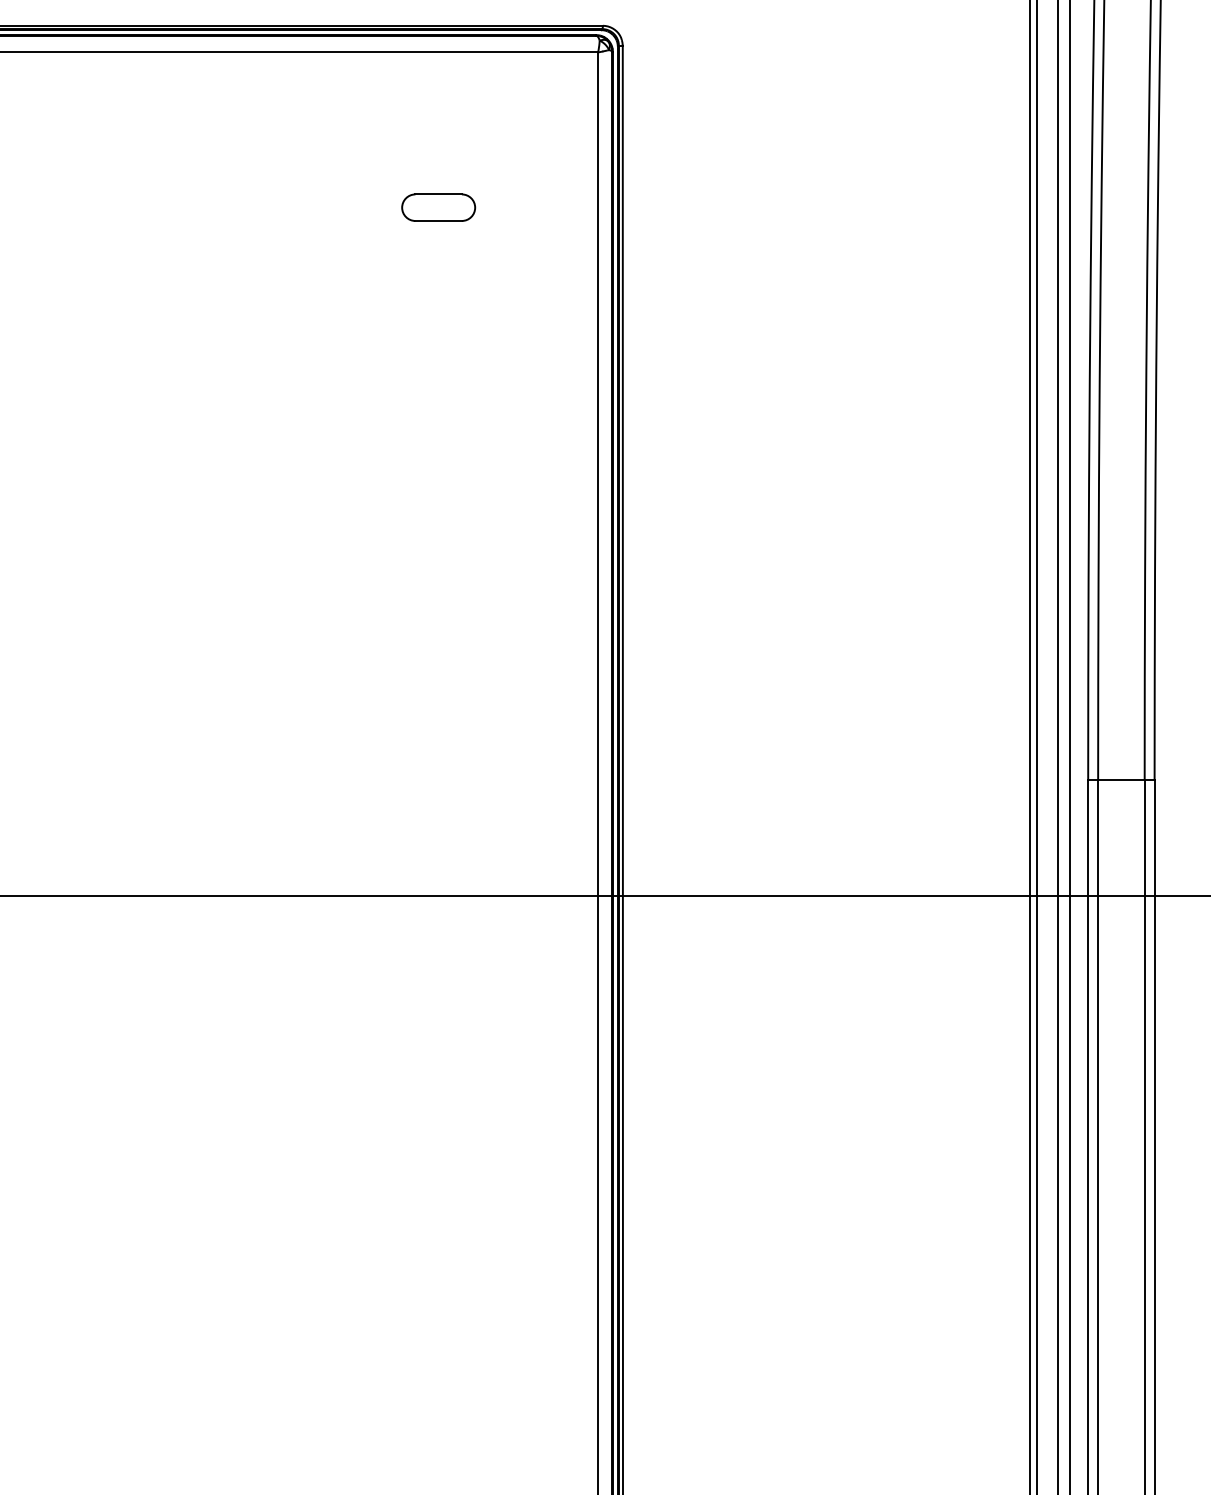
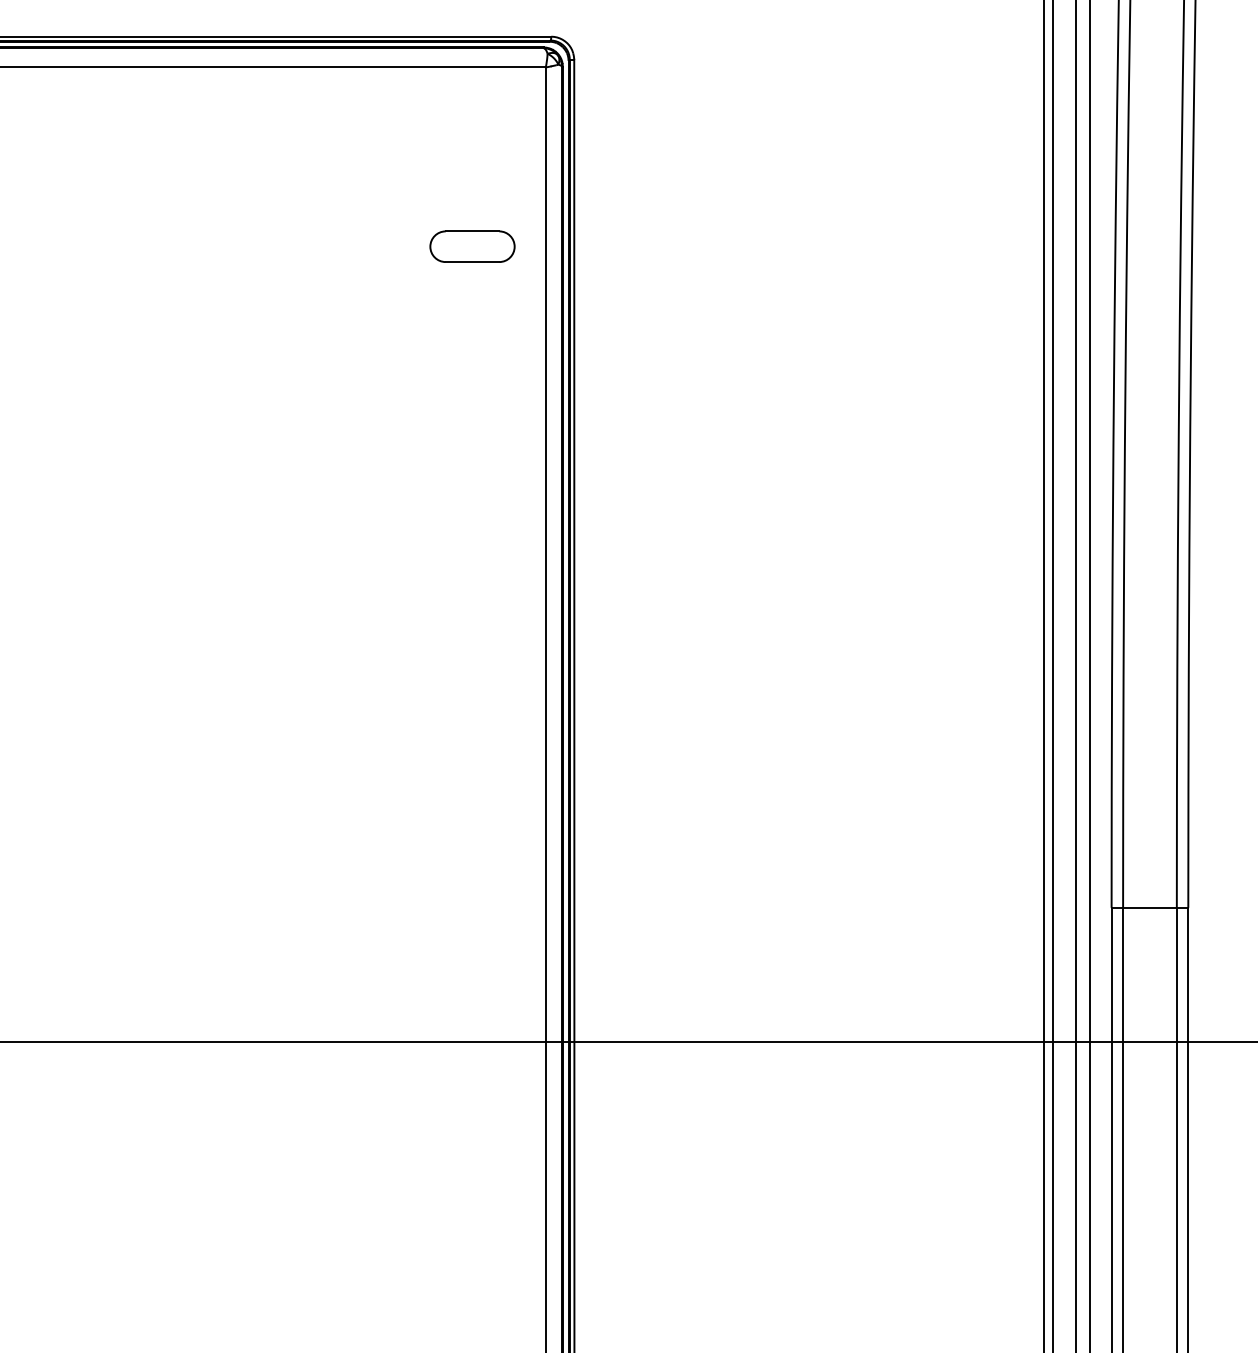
part: (438, 207) -> (472, 246), moved

